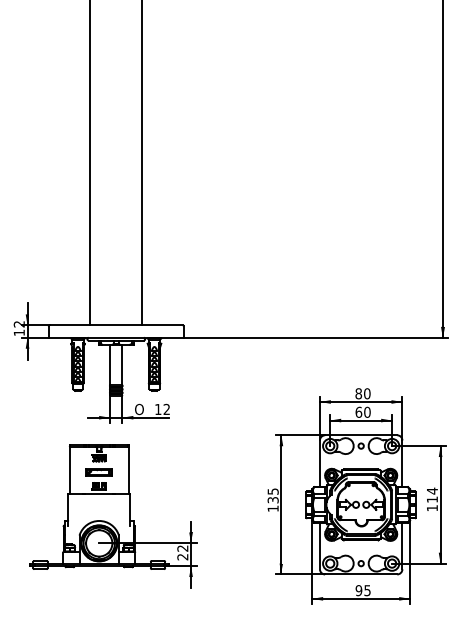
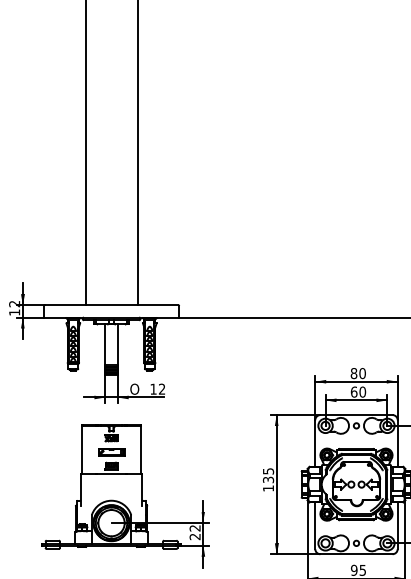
part: (113, 516) -> (125, 496), moved

